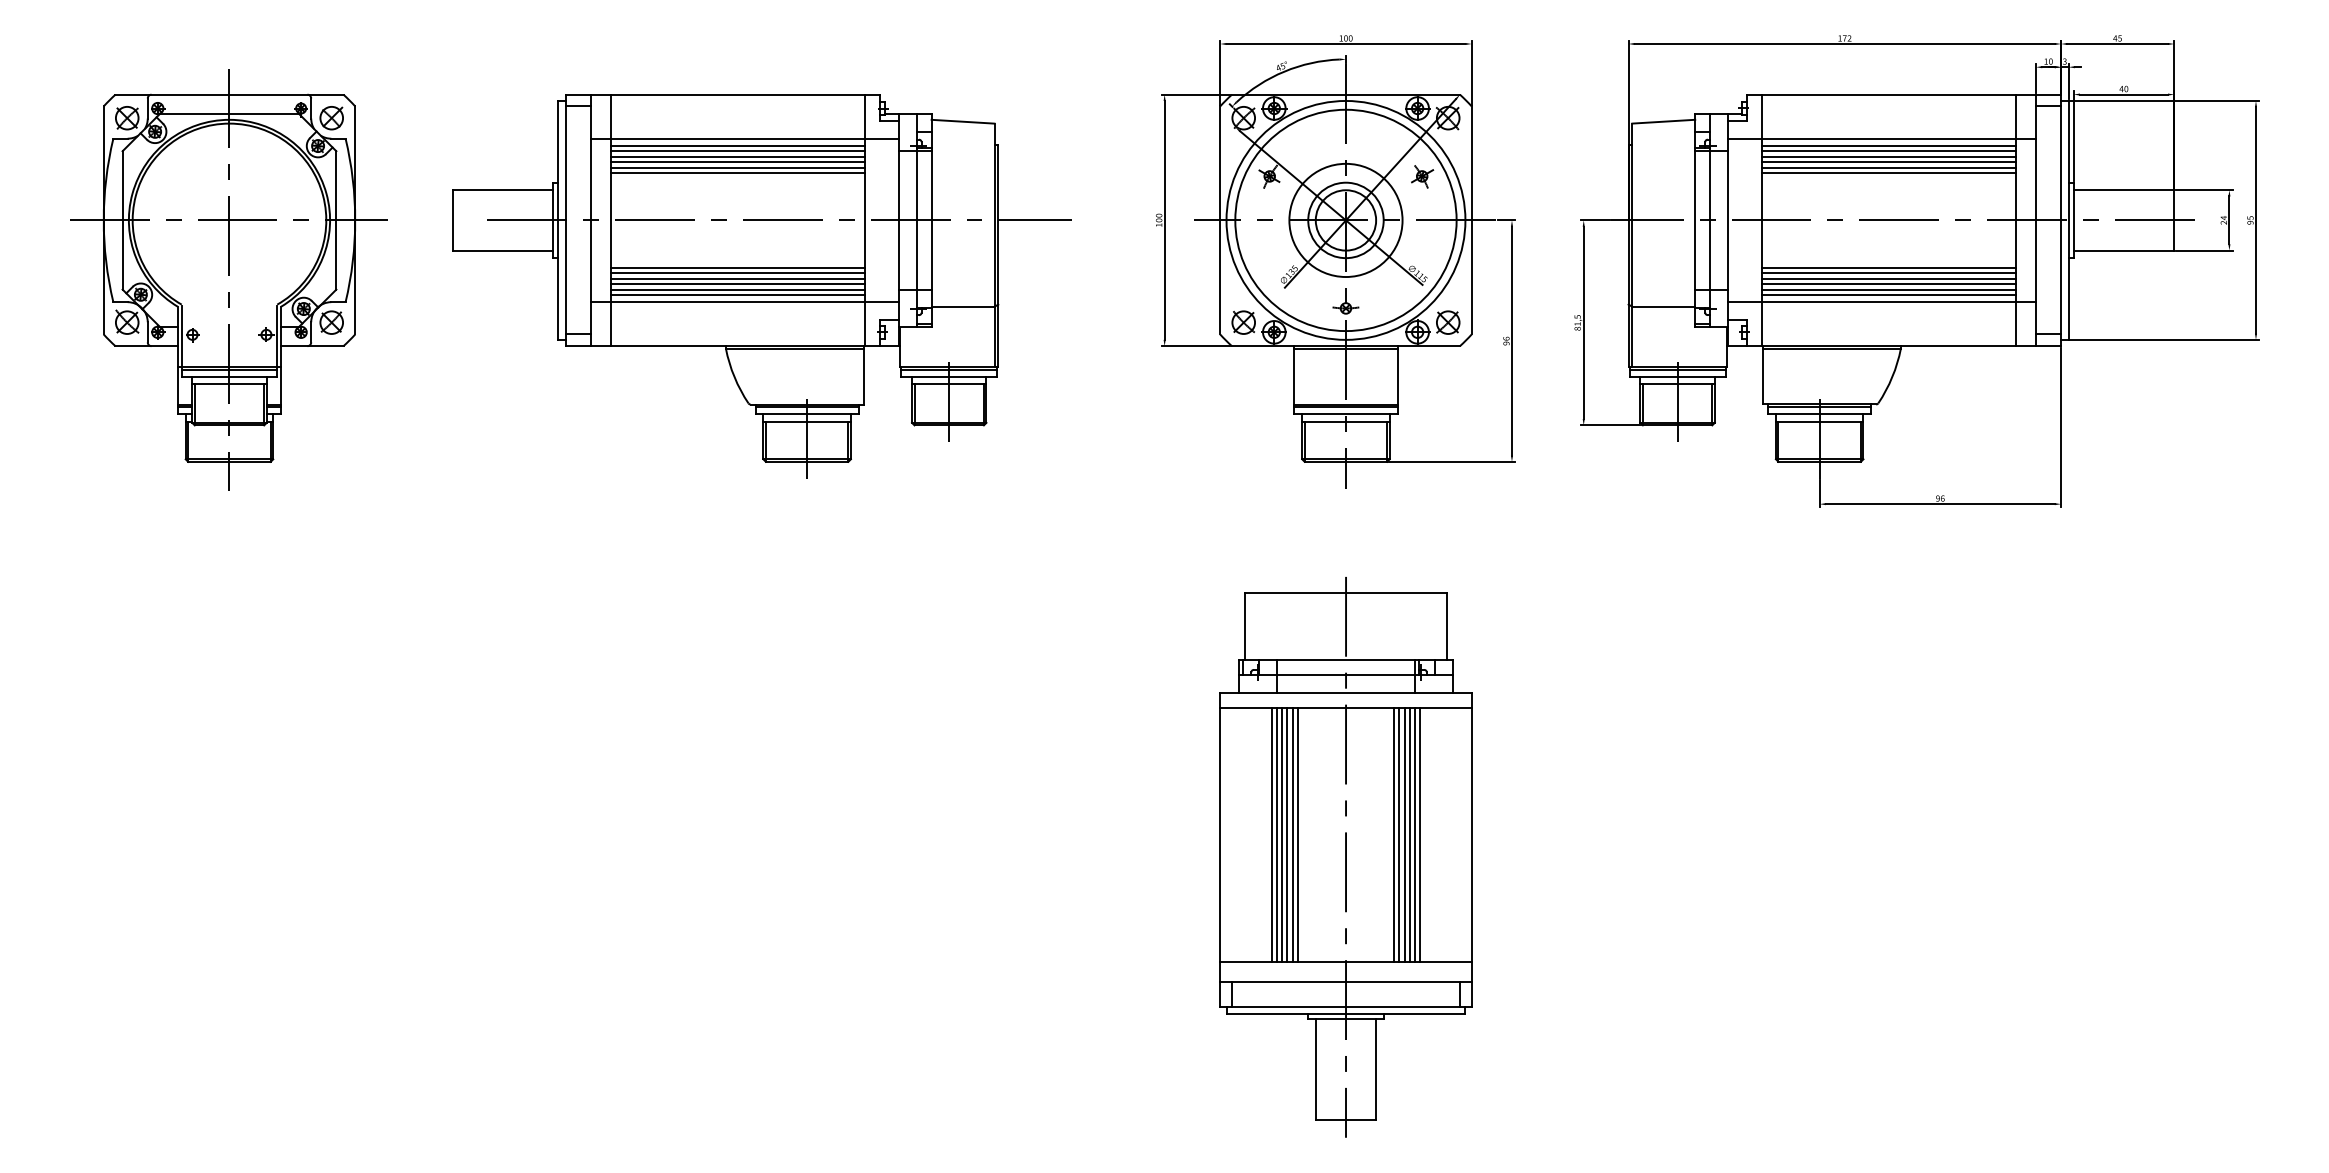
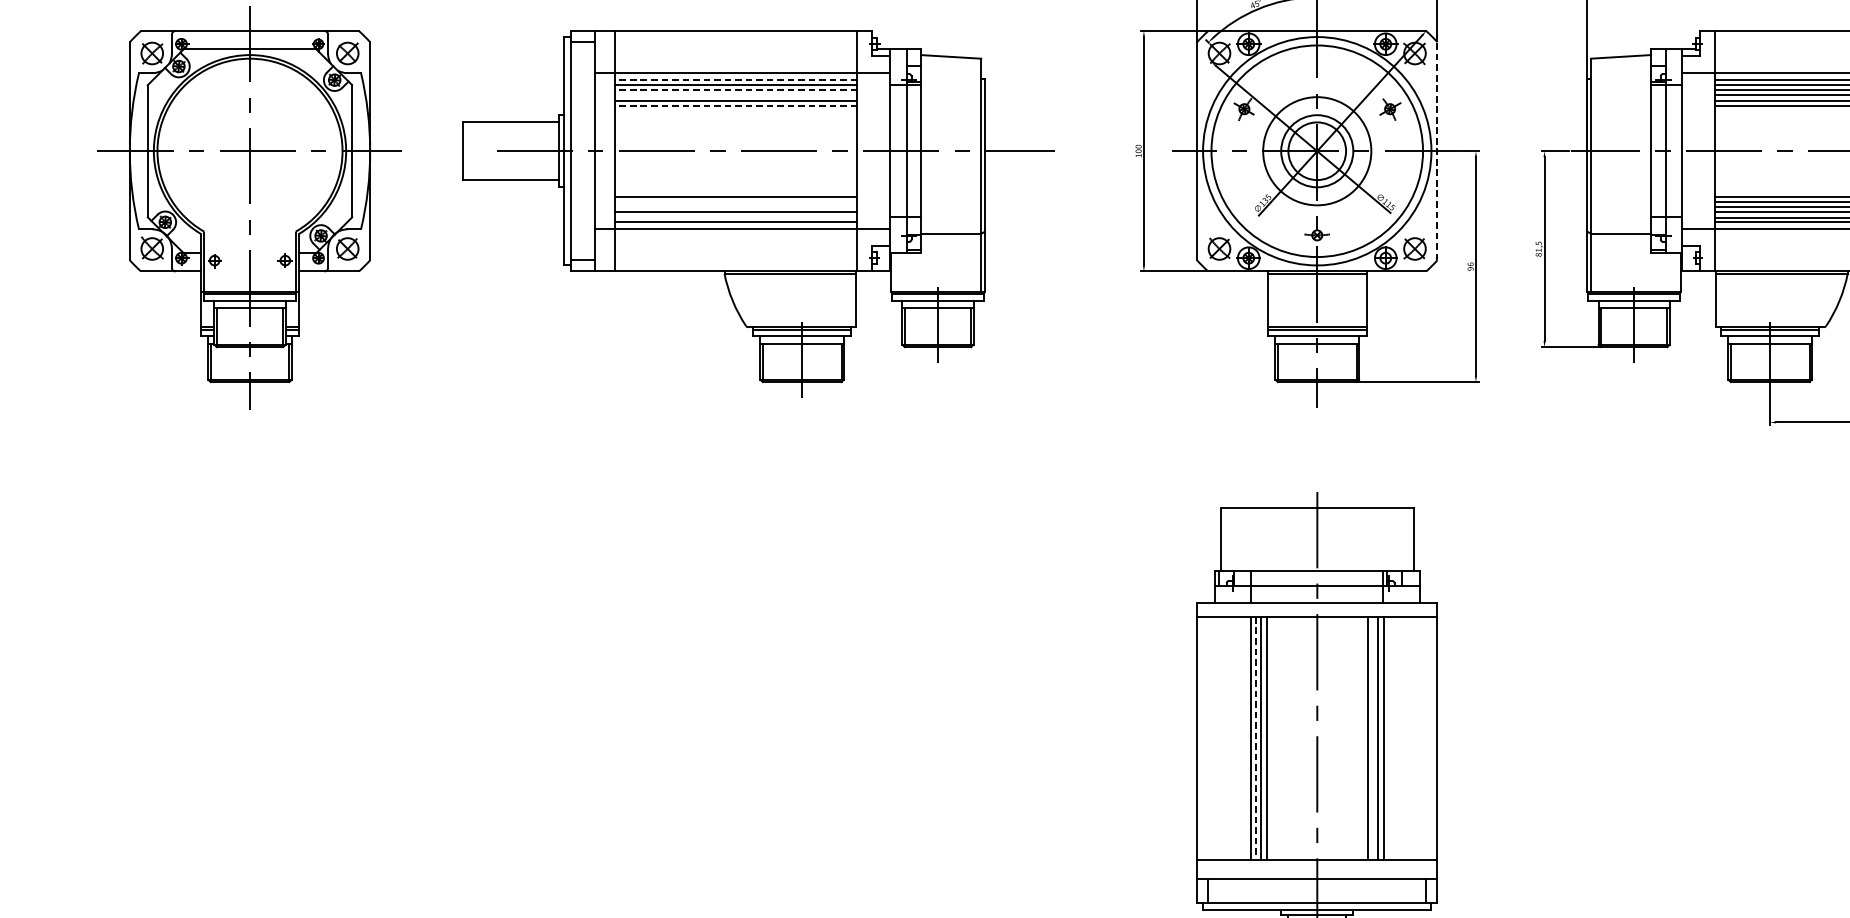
line: (737, 146) -> (735, 80), solid -> dashed
line: (737, 156) -> (735, 90), solid -> dashed
line: (737, 161) -> (735, 94), removed
line: (737, 172) -> (735, 105), solid -> dashed
line: (1471, 219) -> (1437, 150), solid -> dashed
line: (737, 273) -> (735, 201), removed
line: (737, 279) -> (735, 207), removed
line: (737, 289) -> (735, 217), removed
line: (1271, 834) -> (1246, 738), removed
line: (1282, 834) -> (1256, 738), solid -> dashed
line: (1298, 834) -> (1271, 738), removed
line: (1393, 834) -> (1362, 738), removed
line: (1404, 834) -> (1373, 738), removed
line: (1420, 834) -> (1388, 738), removed

